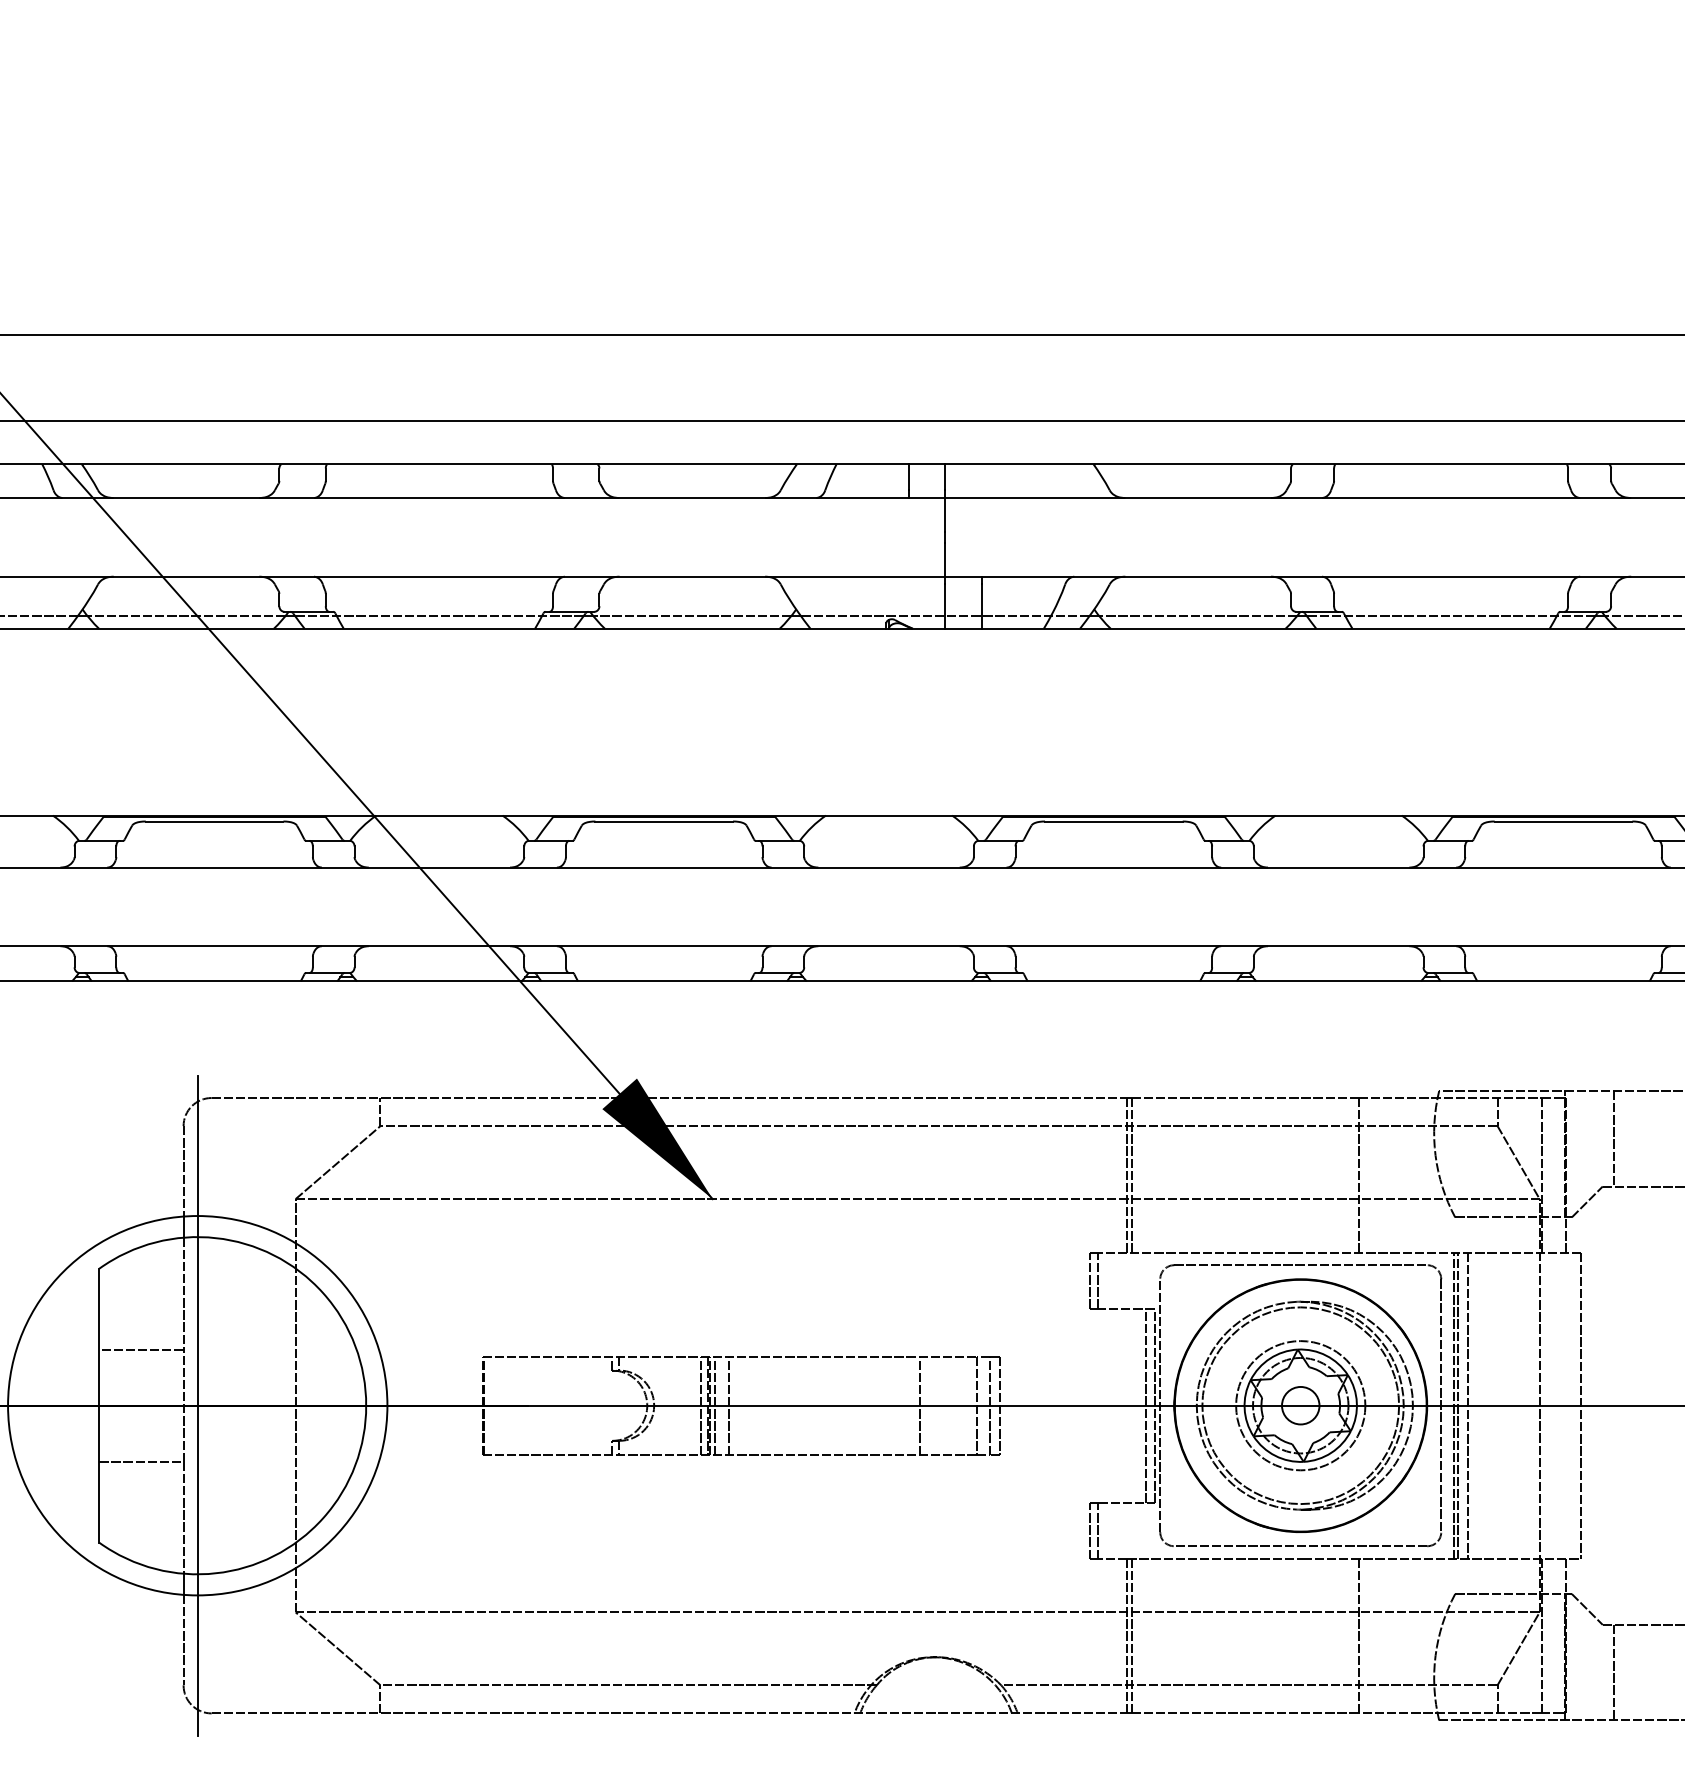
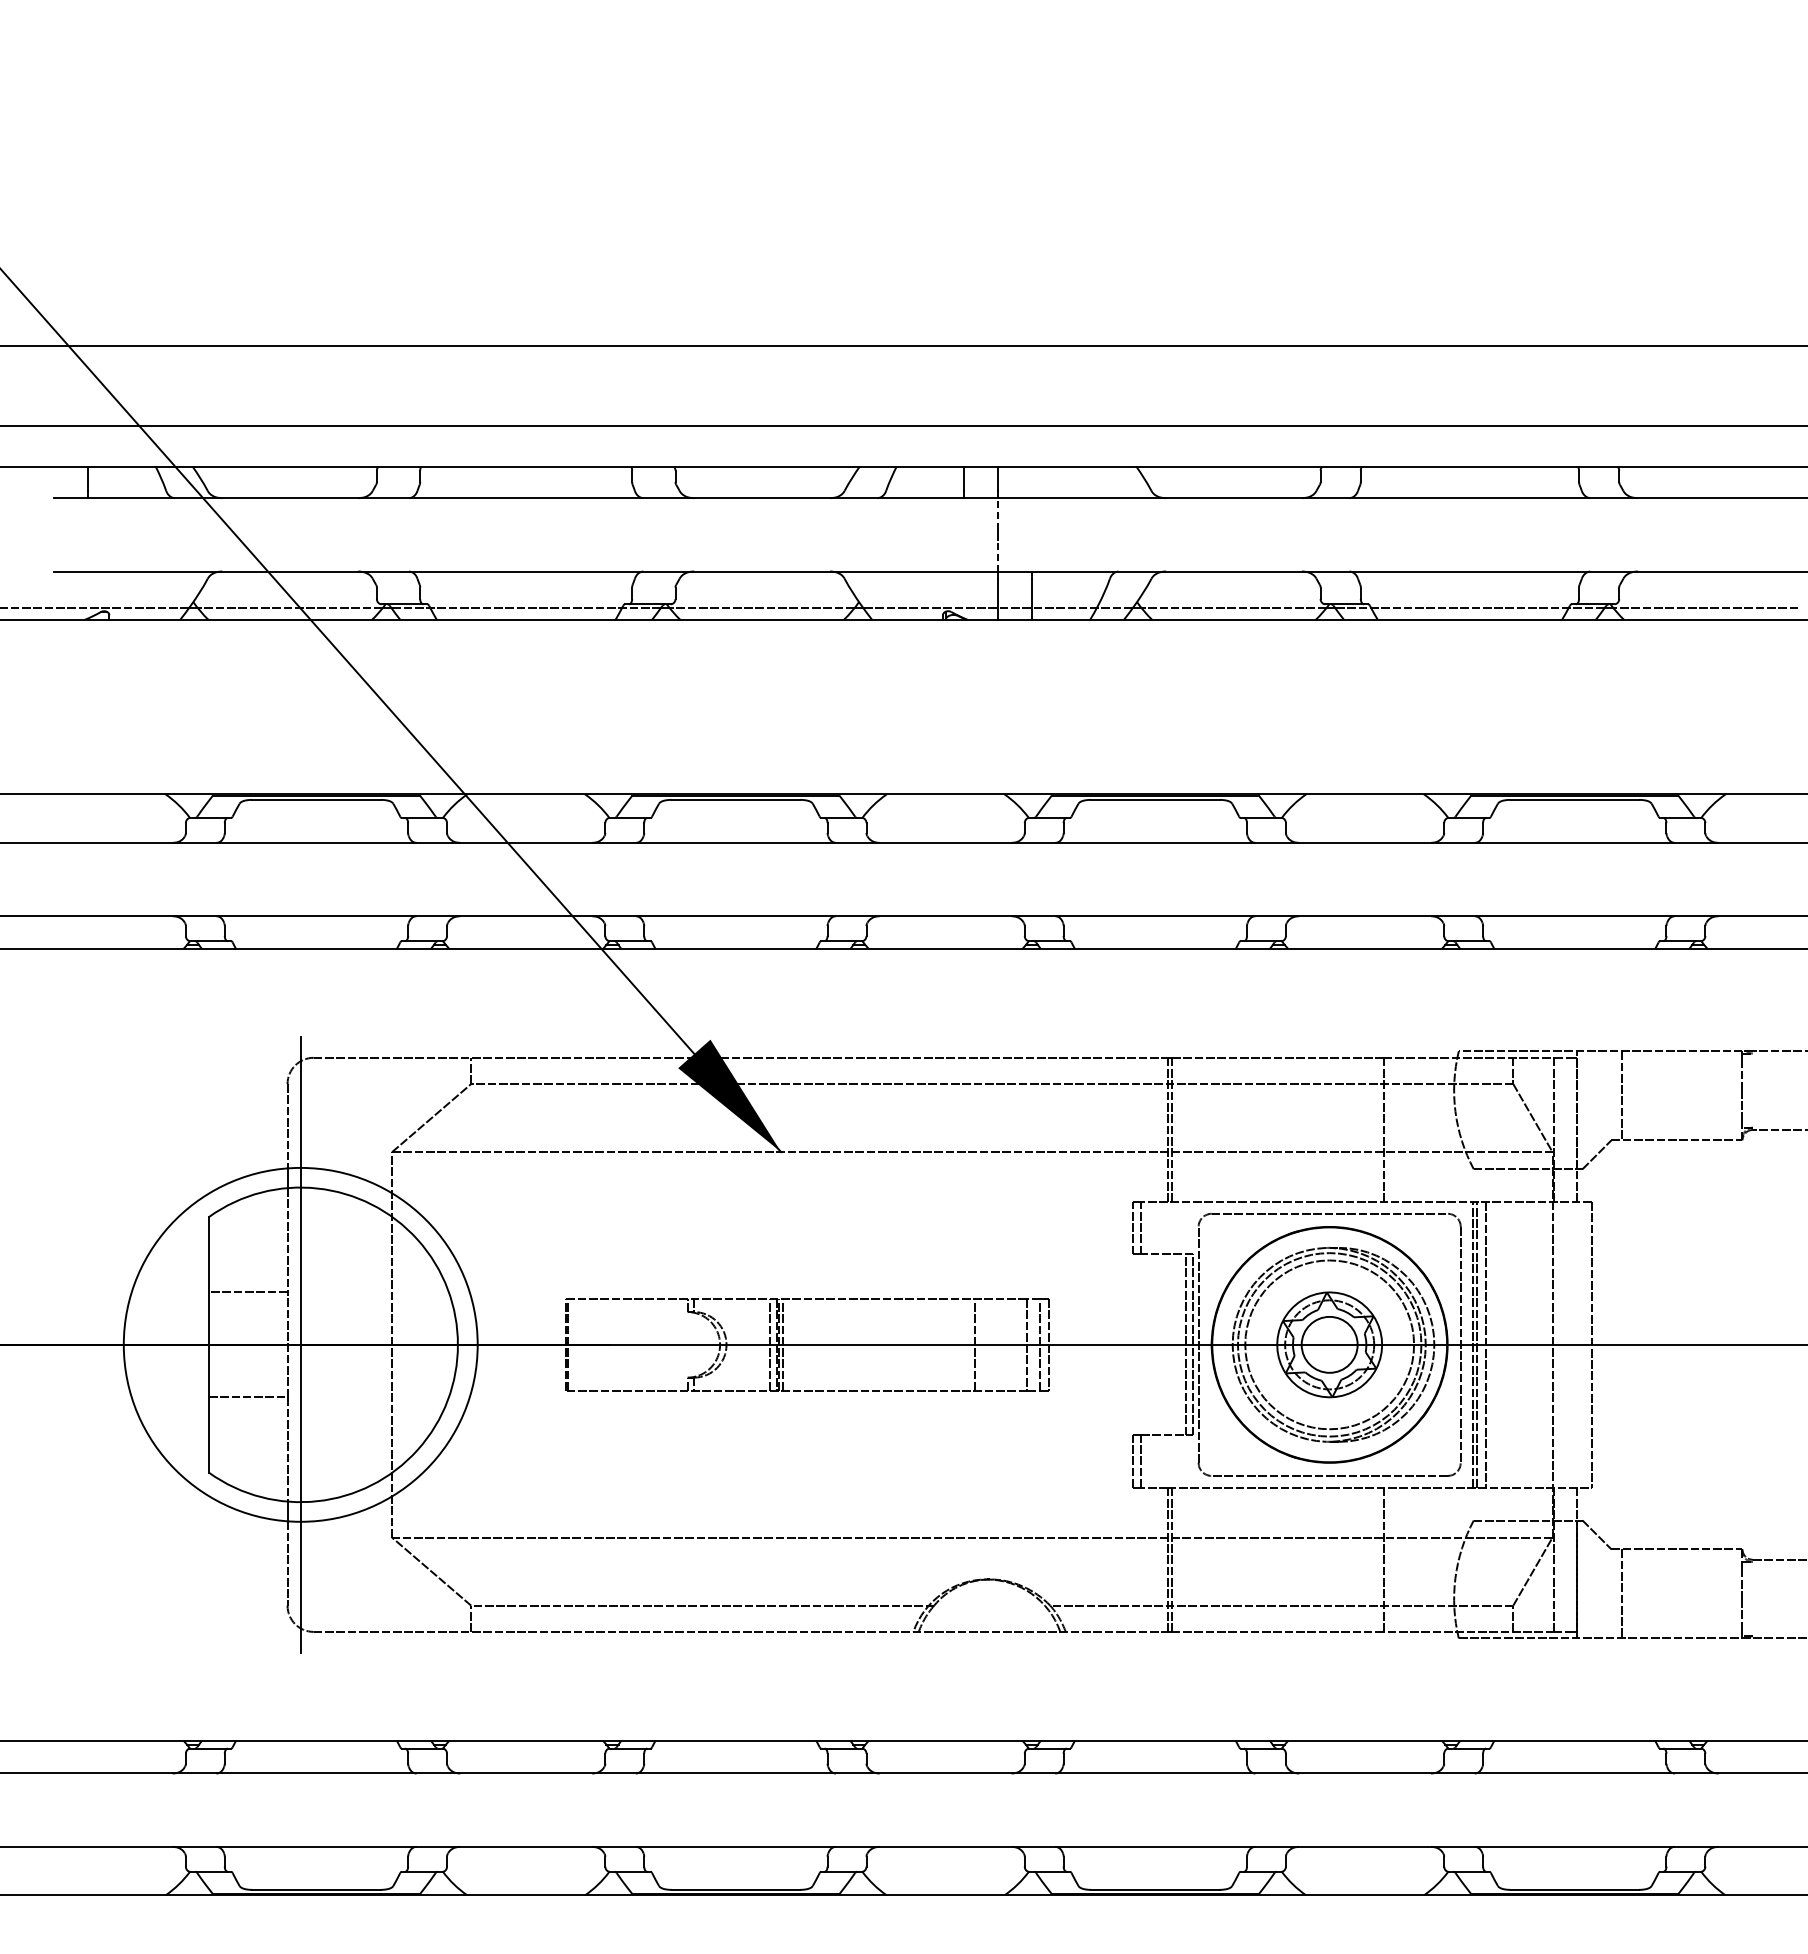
line: (945, 514) -> (998, 513), solid -> dashed
line: (945, 559) -> (998, 555), solid -> dashed
line: (729, 1405) -> (796, 1344), removed
circle: (1300, 1405) -> (1329, 1344), size x1.4
circle: (1300, 1405) -> (1329, 1344), size x1.6

